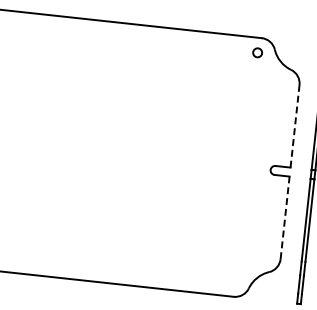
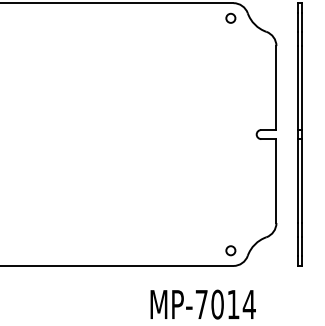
line: (295, 126) -> (276, 88), dashed -> solid
line: (285, 218) -> (276, 181), dashed -> solid
circle: (232, 281) -> (230, 250), added

